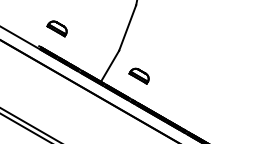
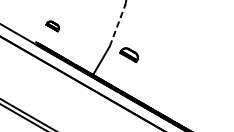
line: (127, 27) -> (117, 25), solid -> dashed
part: (56, 28) -> (52, 25), size x0.7
part: (138, 75) -> (128, 54), moved

